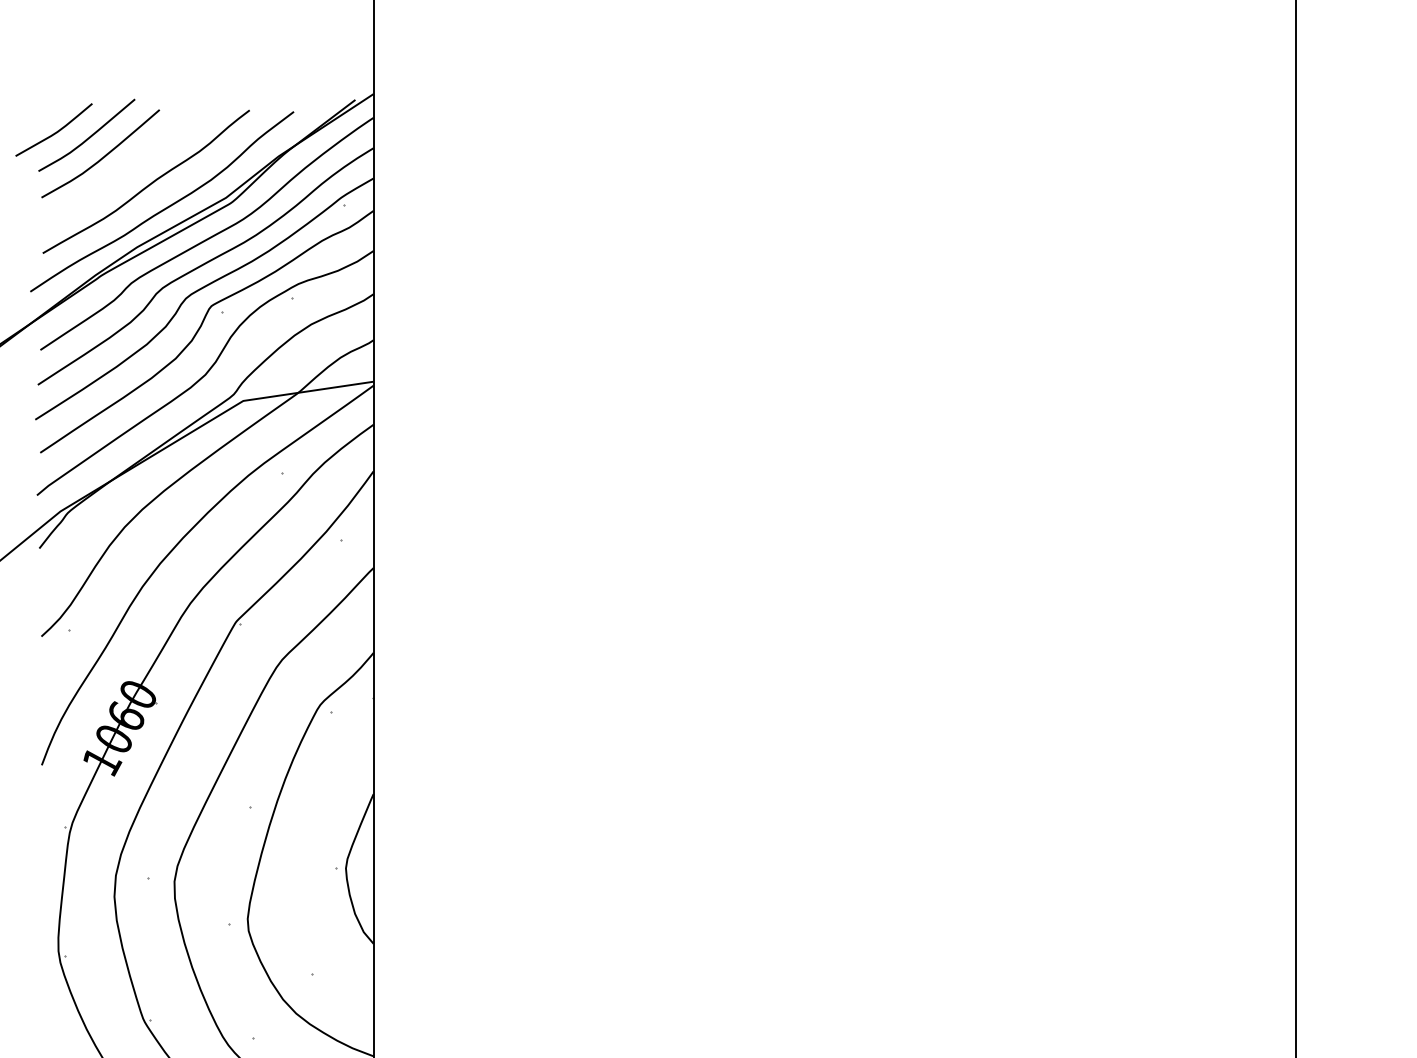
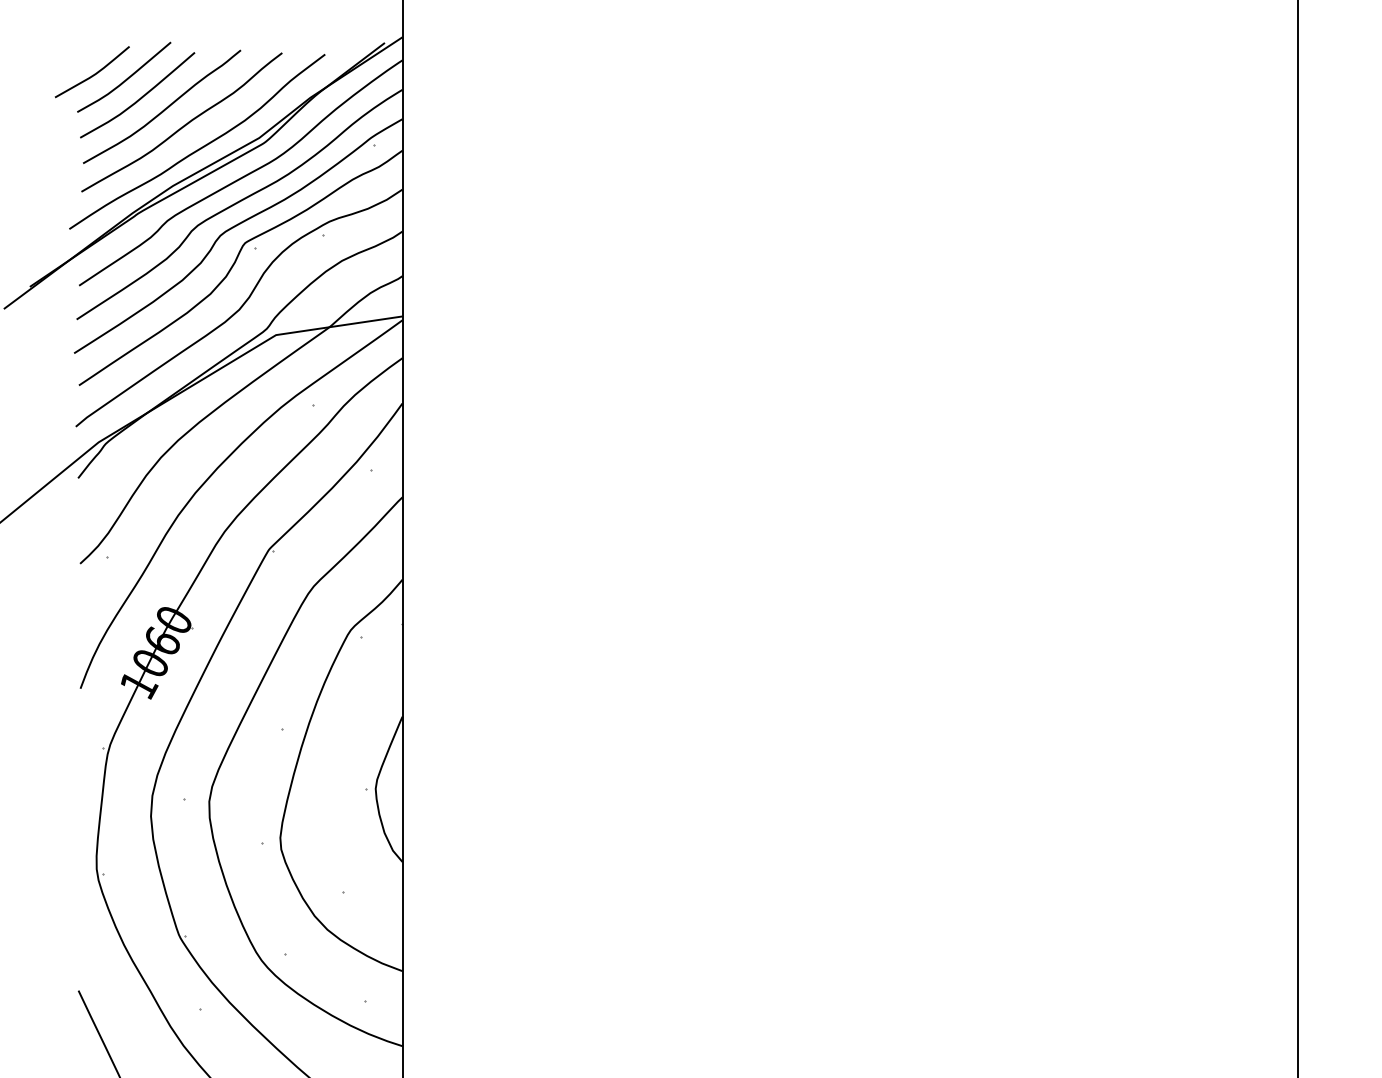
curve: (128, 167) -> (164, 108), added

